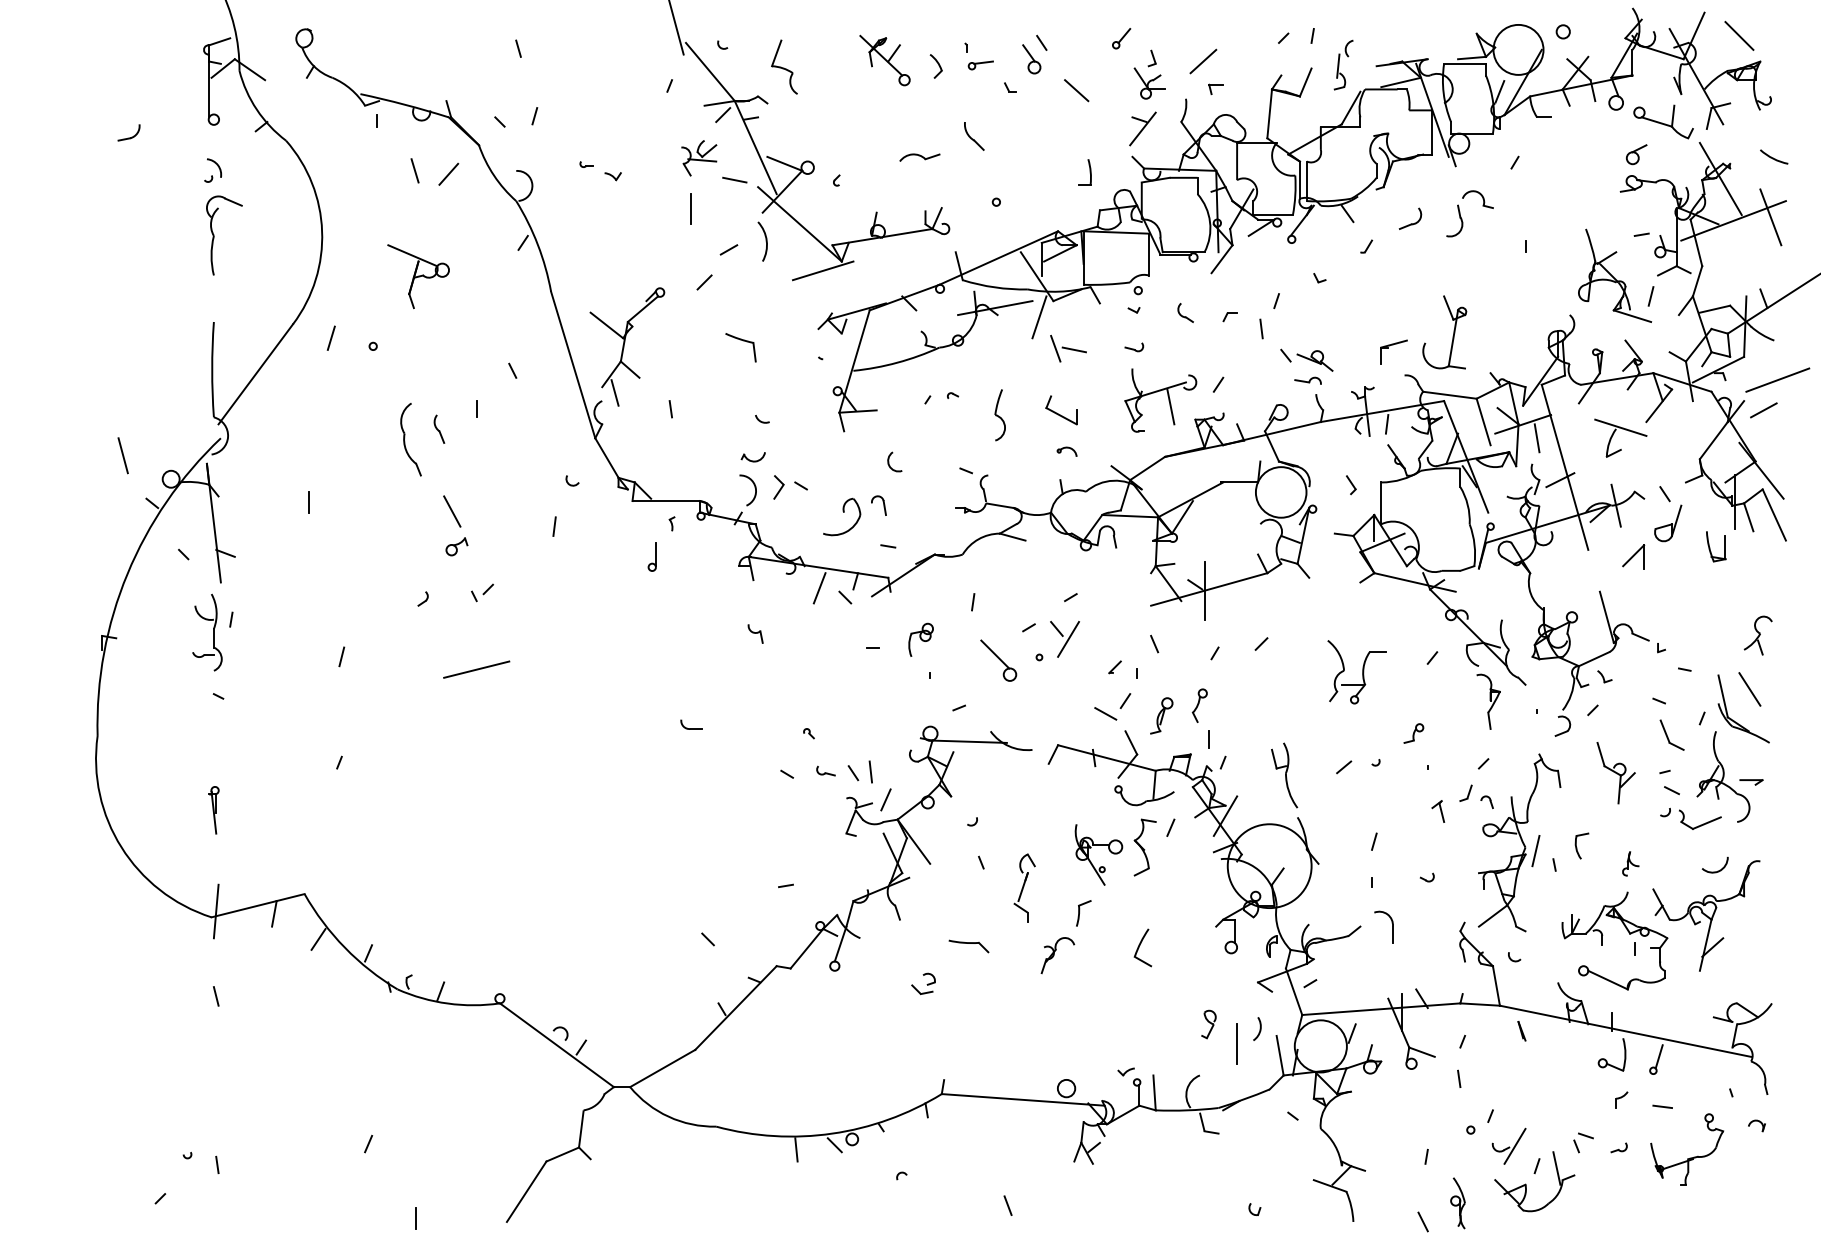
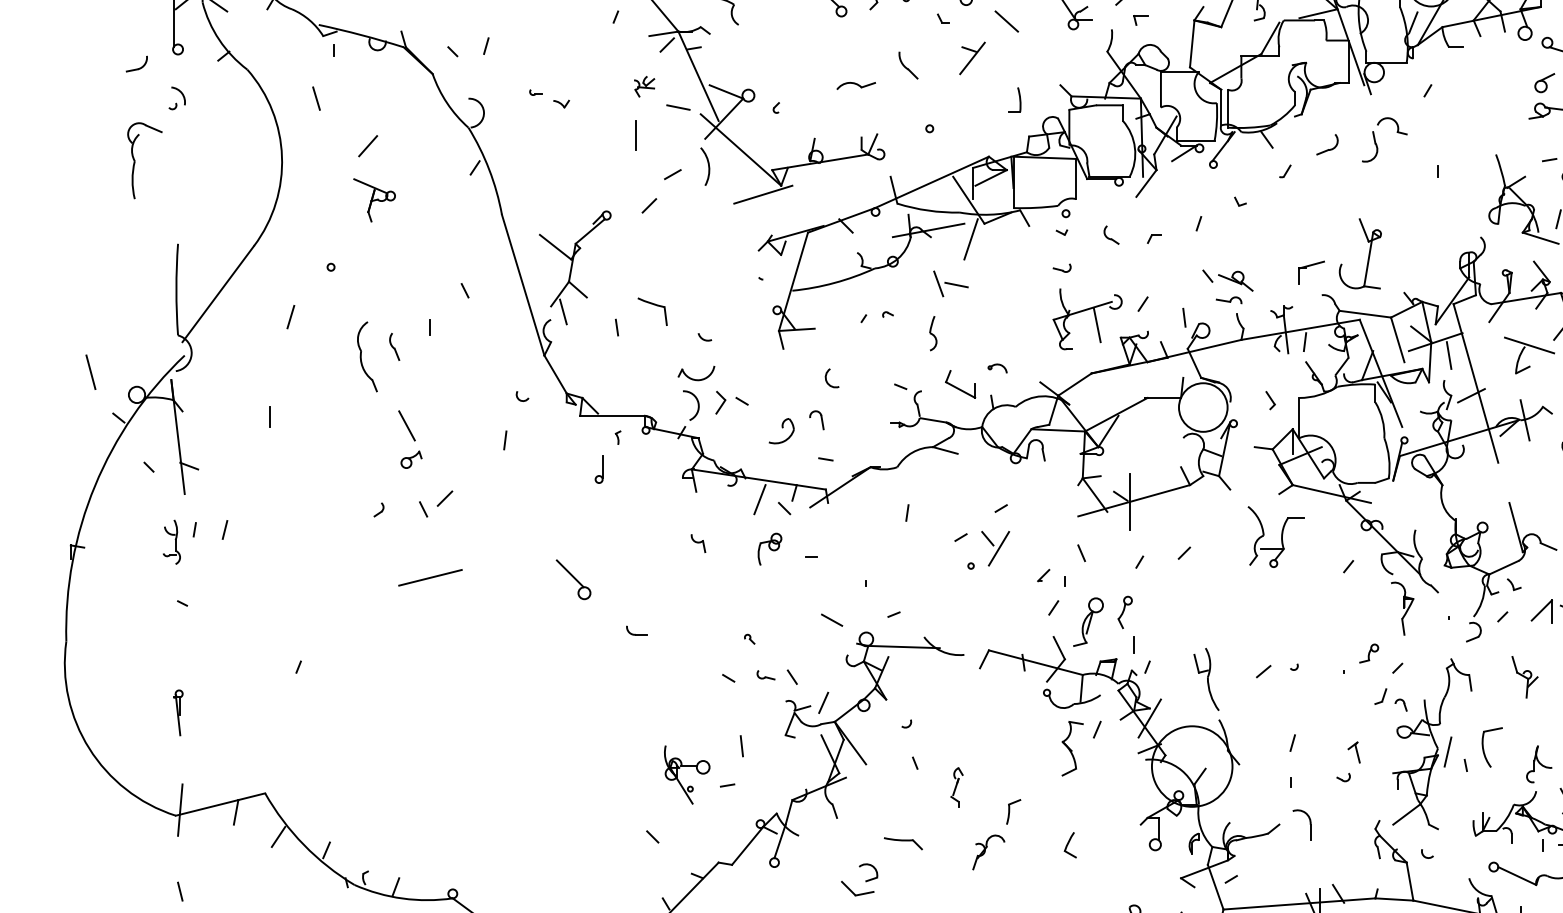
part: (1142, 128) -> (972, 57), moved
part: (128, 132) -> (136, 63), moved
part: (699, 158) -> (644, 86), size x0.6
line: (414, 170) -> (315, 98), moved
line: (448, 173) -> (367, 145), moved
part: (214, 235) -> (135, 160), moved
part: (418, 276) -> (374, 200), size x0.7
line: (1261, 328) -> (1184, 317), moved
line: (330, 337) -> (290, 316), moved
part: (743, 341) -> (655, 305), moved
part: (1068, 348) -> (950, 283), moved
part: (1061, 410) -> (960, 384), moved
part: (999, 415) -> (932, 333), size x0.7
part: (752, 457) -> (695, 373), size x1.6
part: (842, 516) -> (781, 430), size x0.7
part: (1633, 556) -> (1541, 611), moved
part: (482, 592) -> (436, 503), size x1.6
part: (207, 632) -> (171, 542), size x0.6
part: (920, 639) -> (769, 548), moved
line: (341, 656) -> (224, 529), moved
part: (998, 660) -> (573, 579), moved
part: (1356, 672) -> (1275, 537), moved
line: (1105, 713) -> (831, 619), moved
part: (1161, 715) -> (1088, 621), size x1.4
part: (1413, 733) -> (1368, 653), moved
line: (870, 771) -> (741, 745), moved
part: (1615, 773) -> (1524, 677), size x0.7
part: (1438, 811) -> (1354, 752), moved
part: (1098, 845) -> (686, 765), moved
part: (1581, 845) -> (1491, 746), size x1.6
part: (1630, 863) -> (1538, 763), size x1.6
part: (1024, 887) -> (956, 787), size x0.6
part: (1142, 947) -> (1070, 844), size x0.7
part: (923, 983) -> (859, 879), size x1.6

